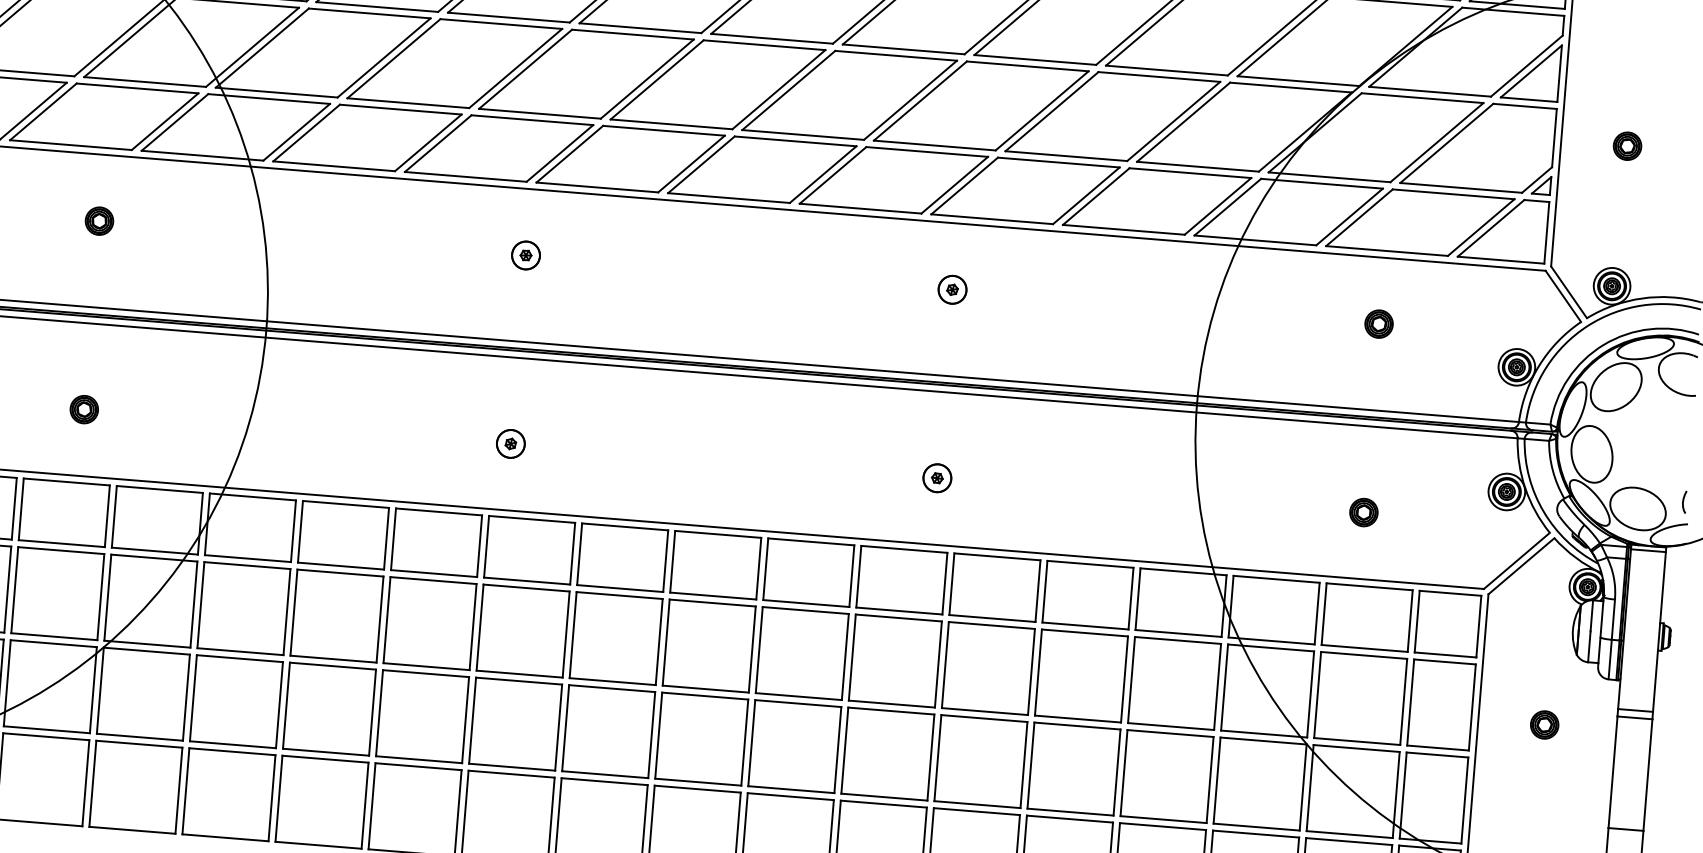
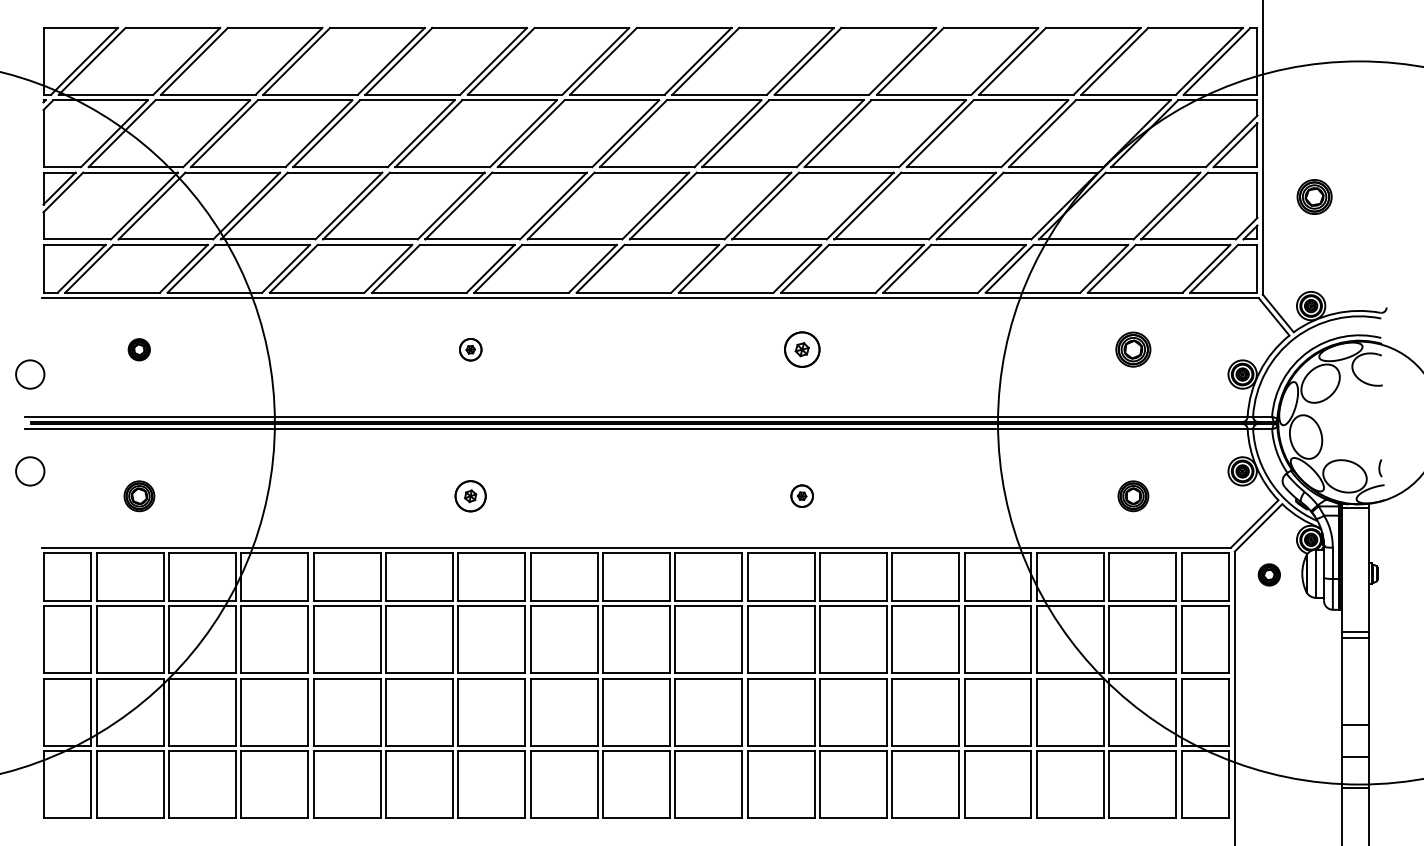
part: (1626, 145) -> (1313, 196), size x1.6
part: (951, 289) -> (801, 349), size x1.6
part: (1378, 323) -> (1133, 349), size x1.6
part: (83, 408) -> (138, 495), size x1.4
part: (510, 443) -> (470, 495), size x1.4
part: (1363, 511) -> (1133, 495), size x1.4
part: (1543, 724) -> (1268, 574), moved

